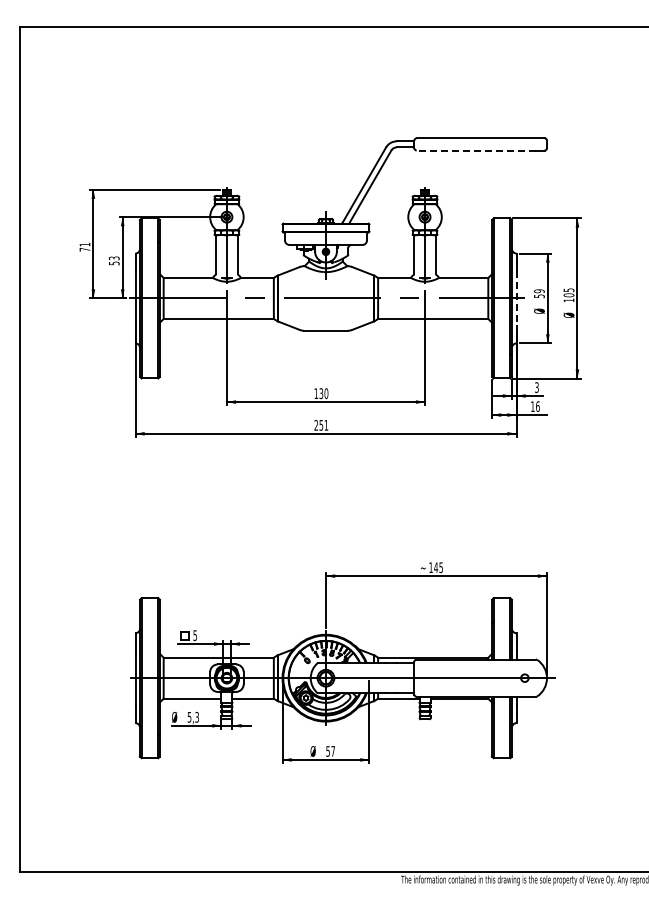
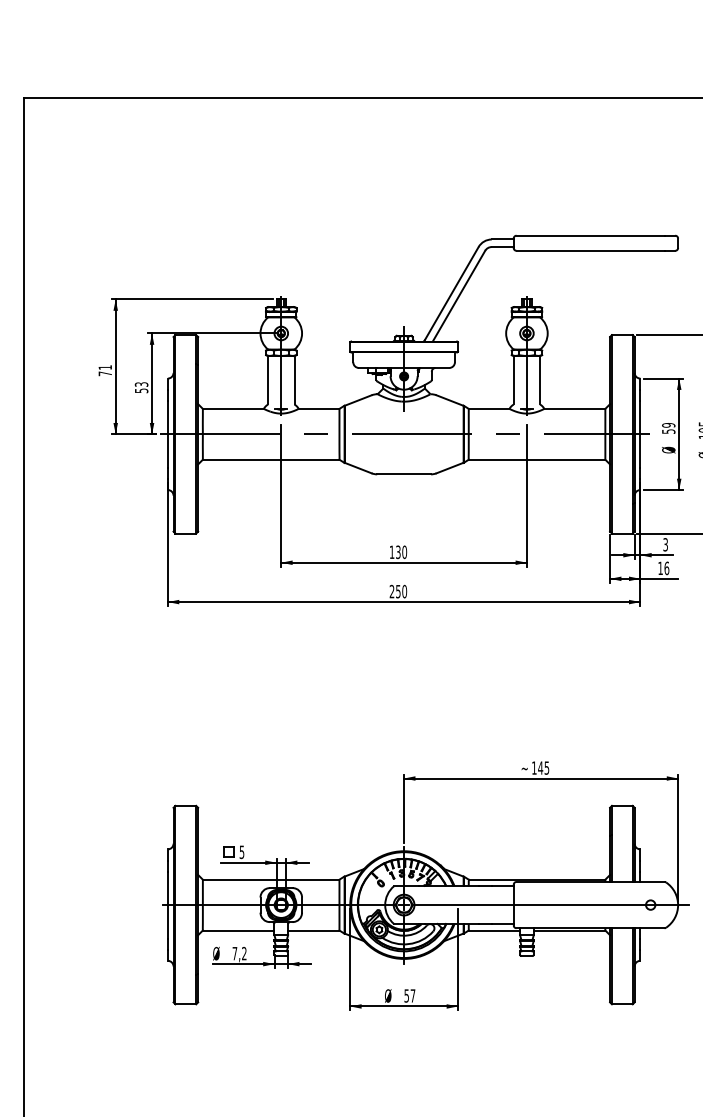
line: (476, 150) -> (590, 250), dashed -> solid
line: (516, 298) -> (640, 434), dashed -> solid
text: (326, 425) -> (404, 591), 251 -> 250
text: (192, 717) -> (238, 953), 5,3 -> 7,2

